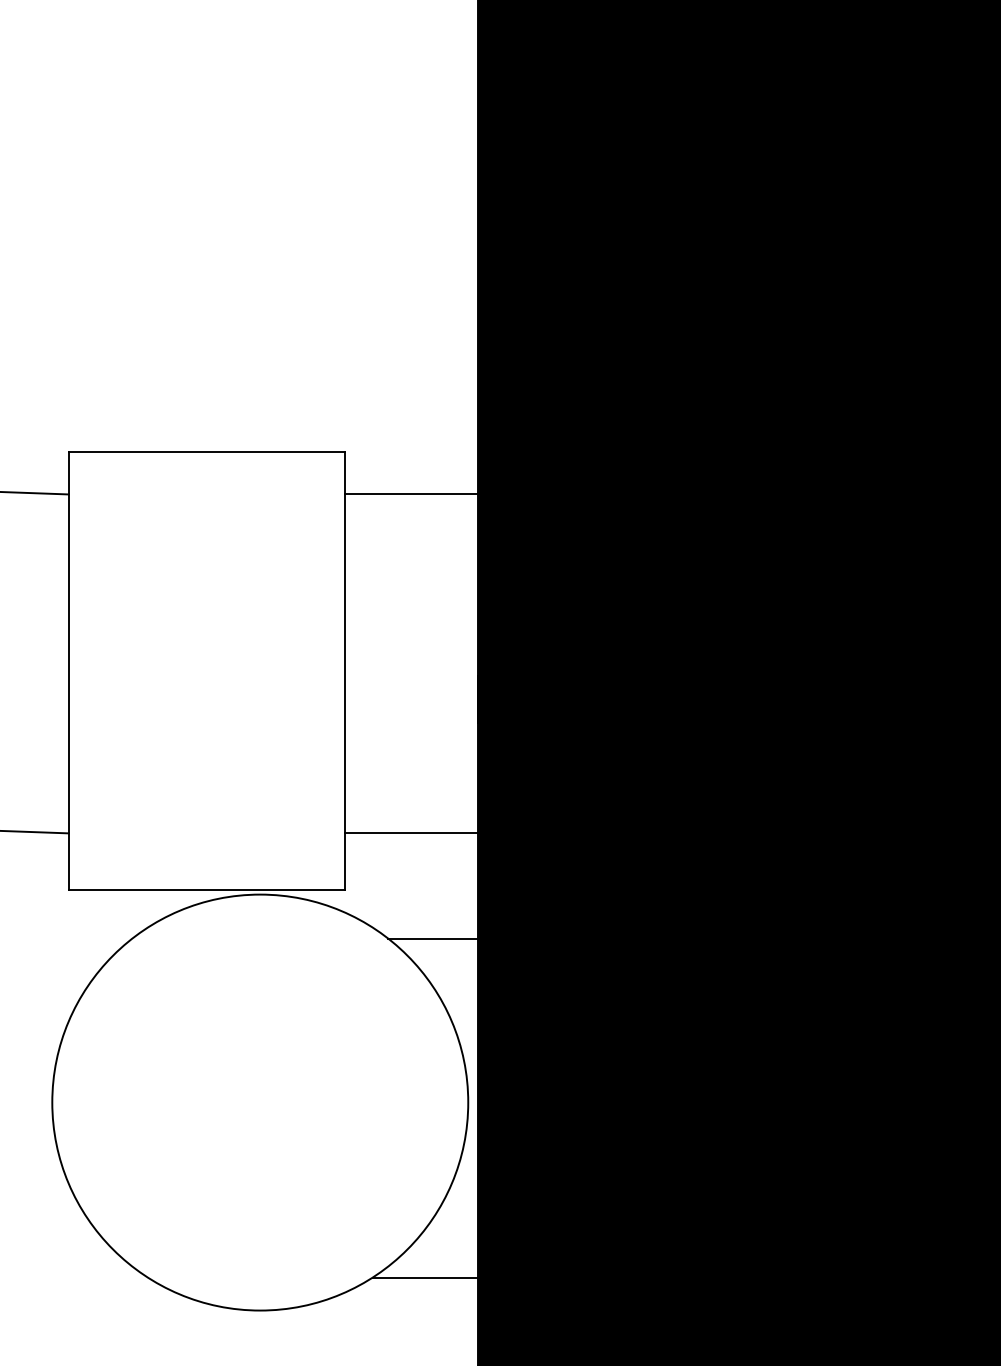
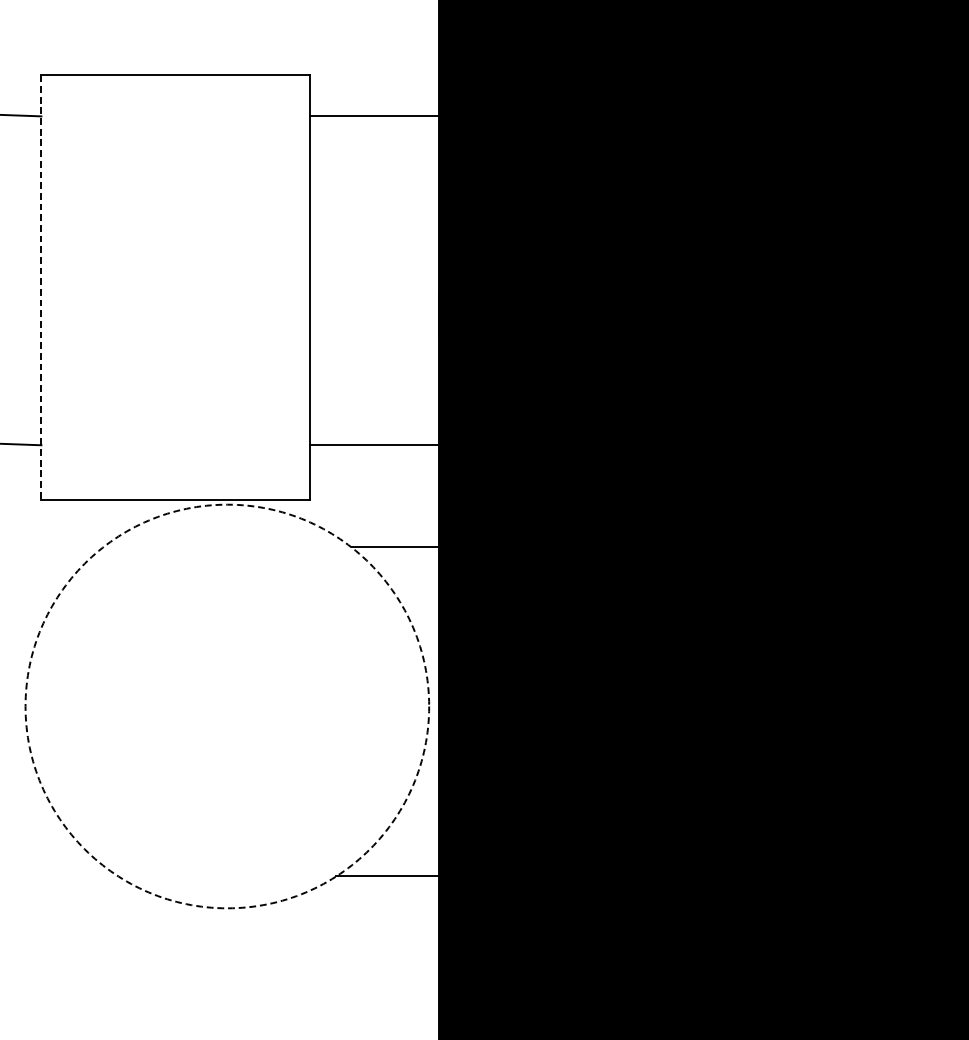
line: (68, 671) -> (41, 288), solid -> dashed
circle: (260, 1102) -> (227, 706), solid -> dashed

